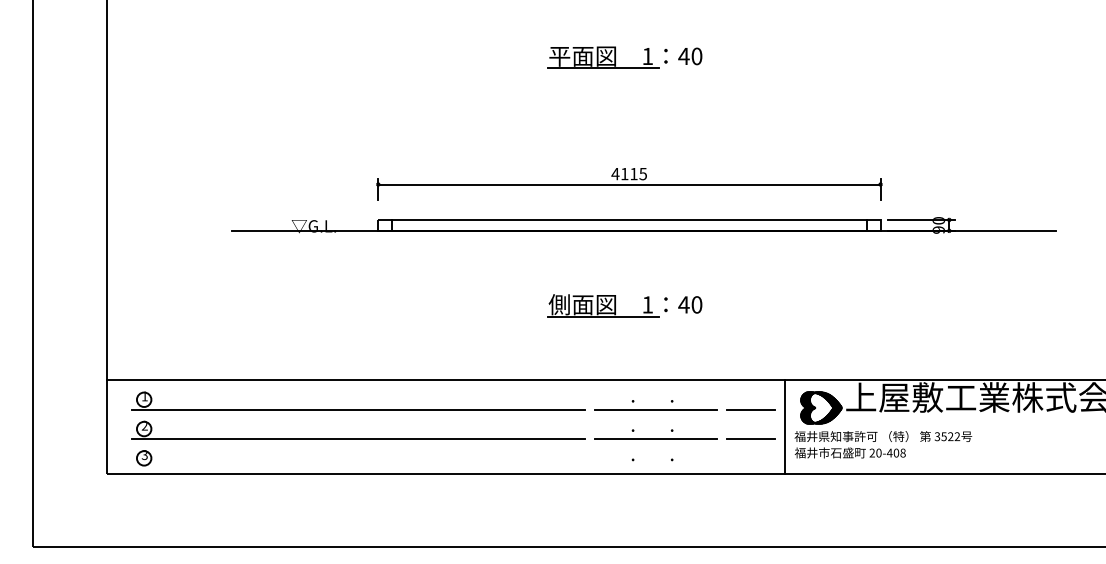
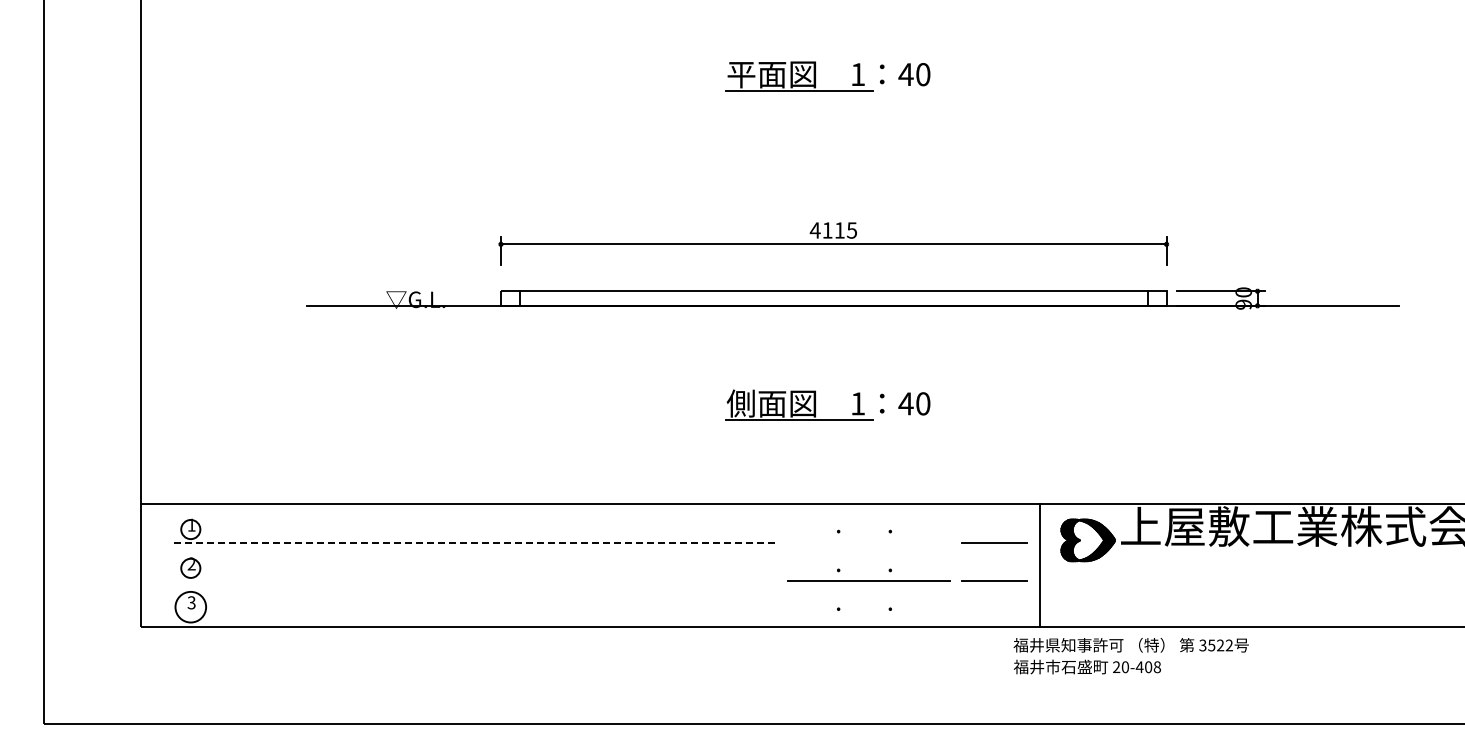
line: (358, 409) -> (474, 542), solid -> dashed
line: (655, 409) -> (868, 542), removed
line: (358, 438) -> (474, 581), removed
text: (882, 445) -> (1130, 656), moved
circle: (143, 457) -> (190, 606), size x1.6

